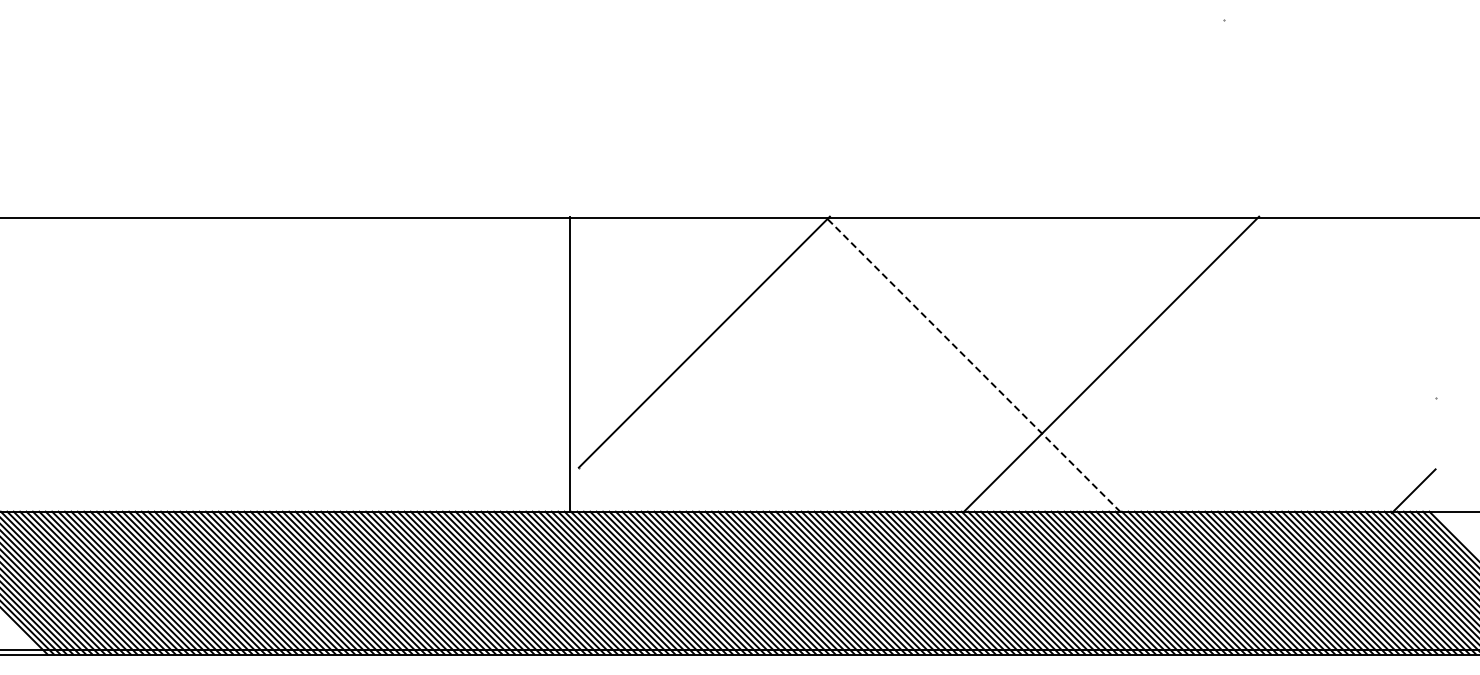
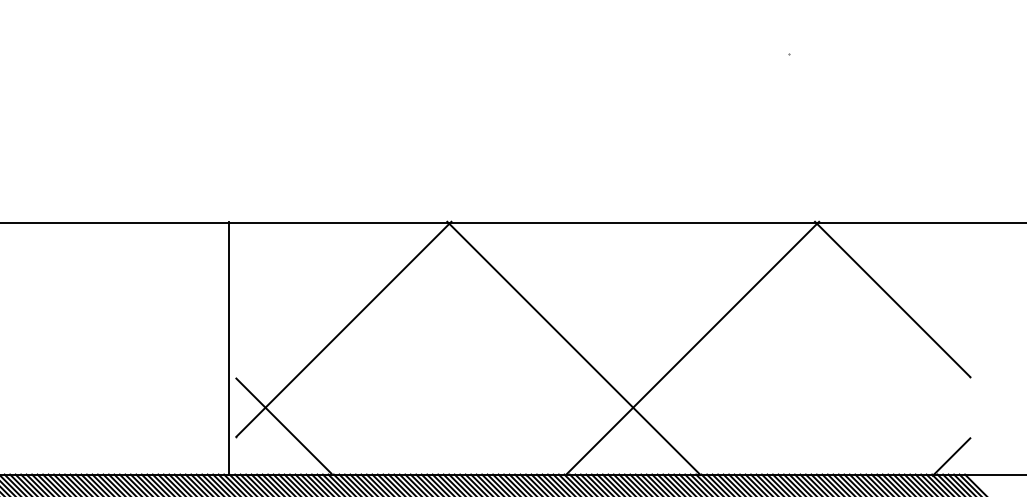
line: (1344, 306) -> (892, 298), added
line: (972, 364) -> (573, 348), dashed -> solid
line: (633, 454) -> (283, 425), added

